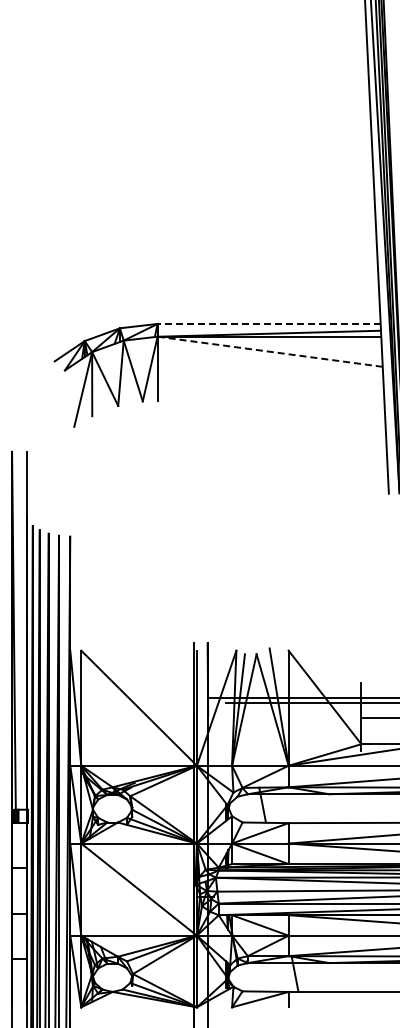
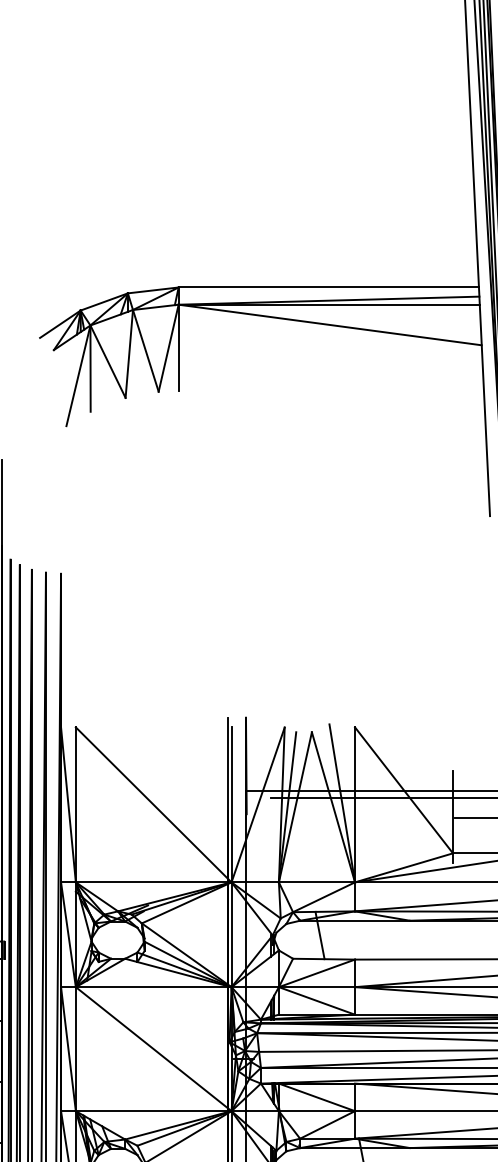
line: (269, 323) -> (329, 286), dashed -> solid
line: (270, 351) -> (330, 324), dashed -> solid

